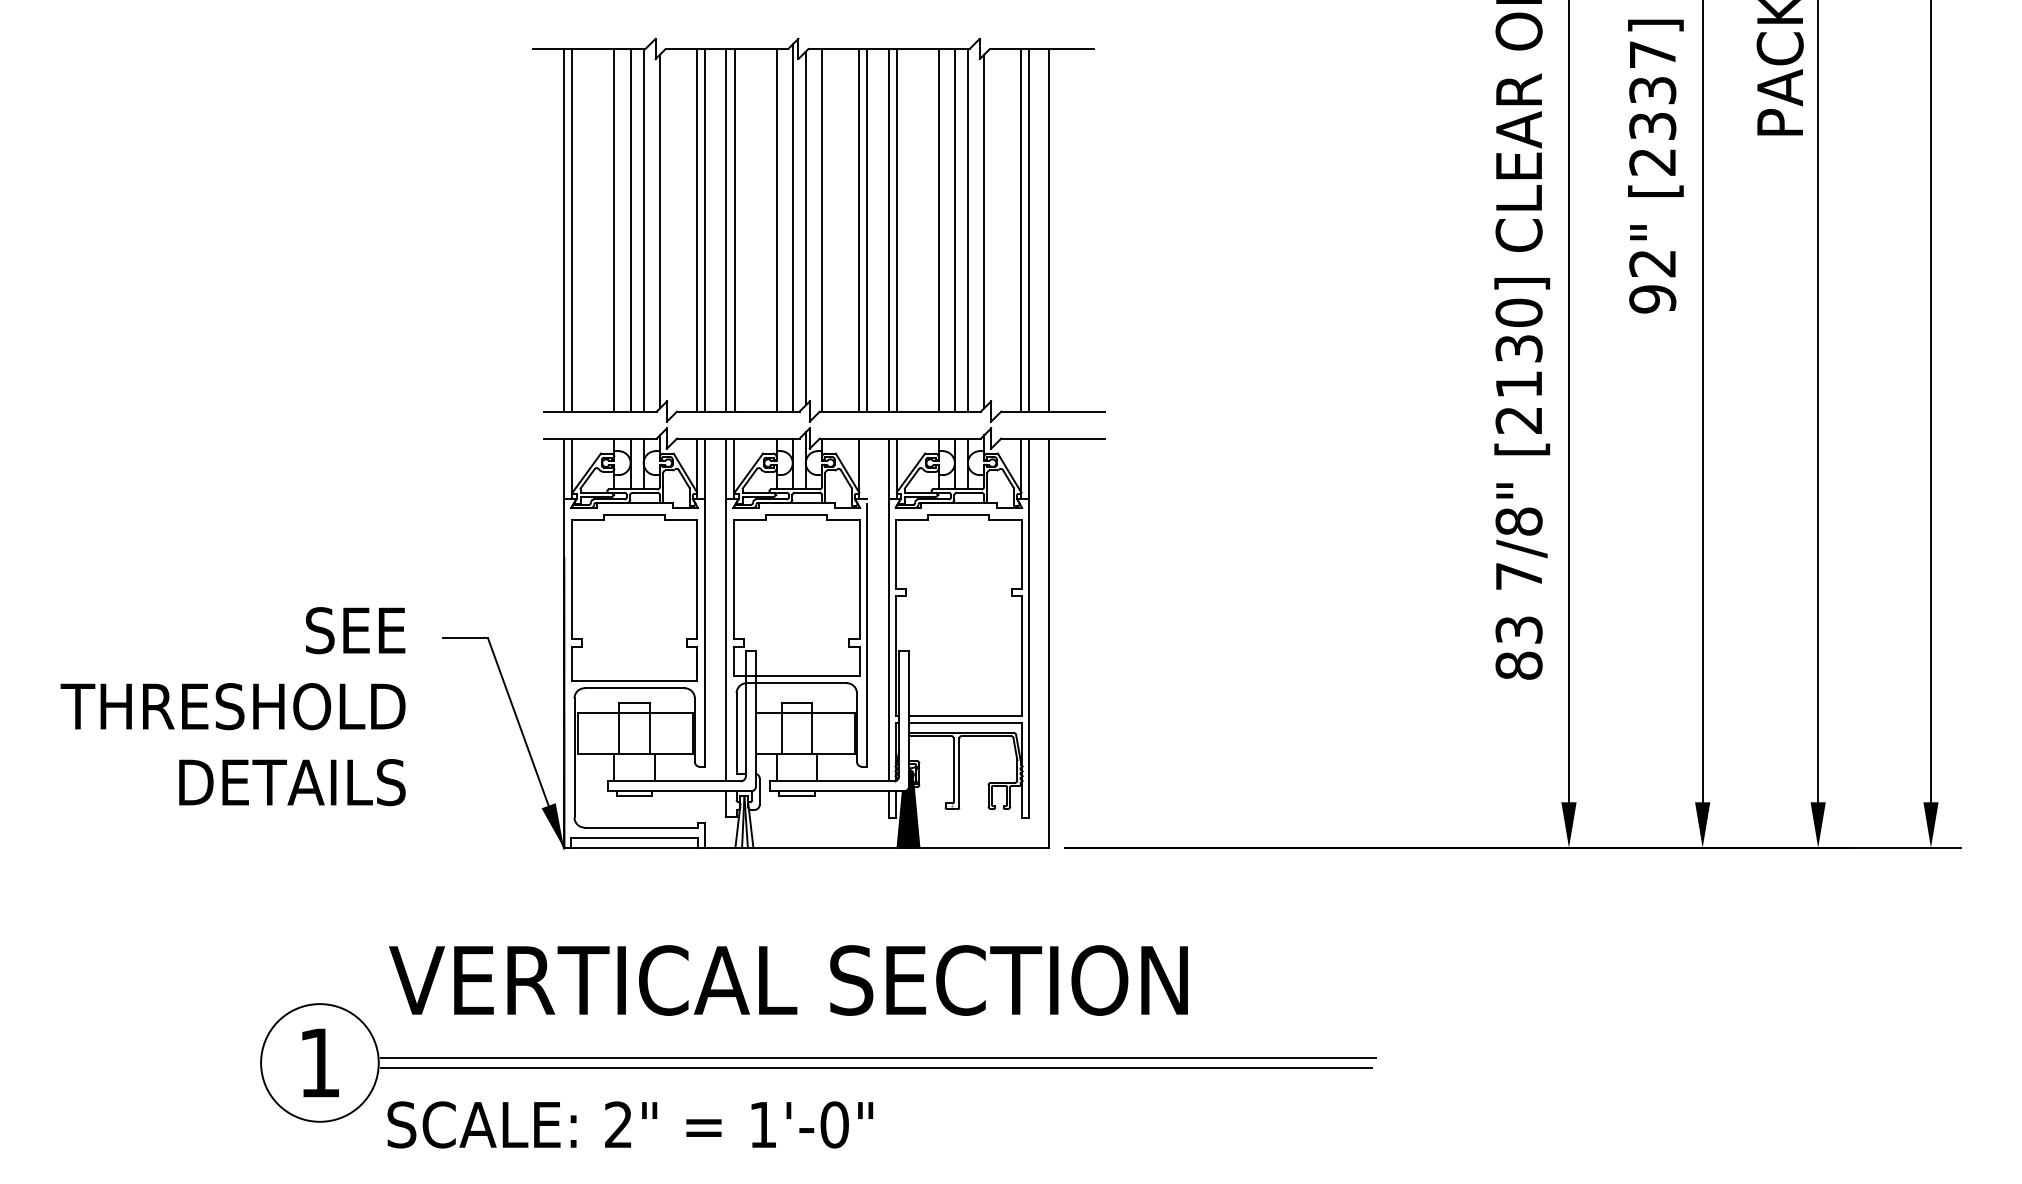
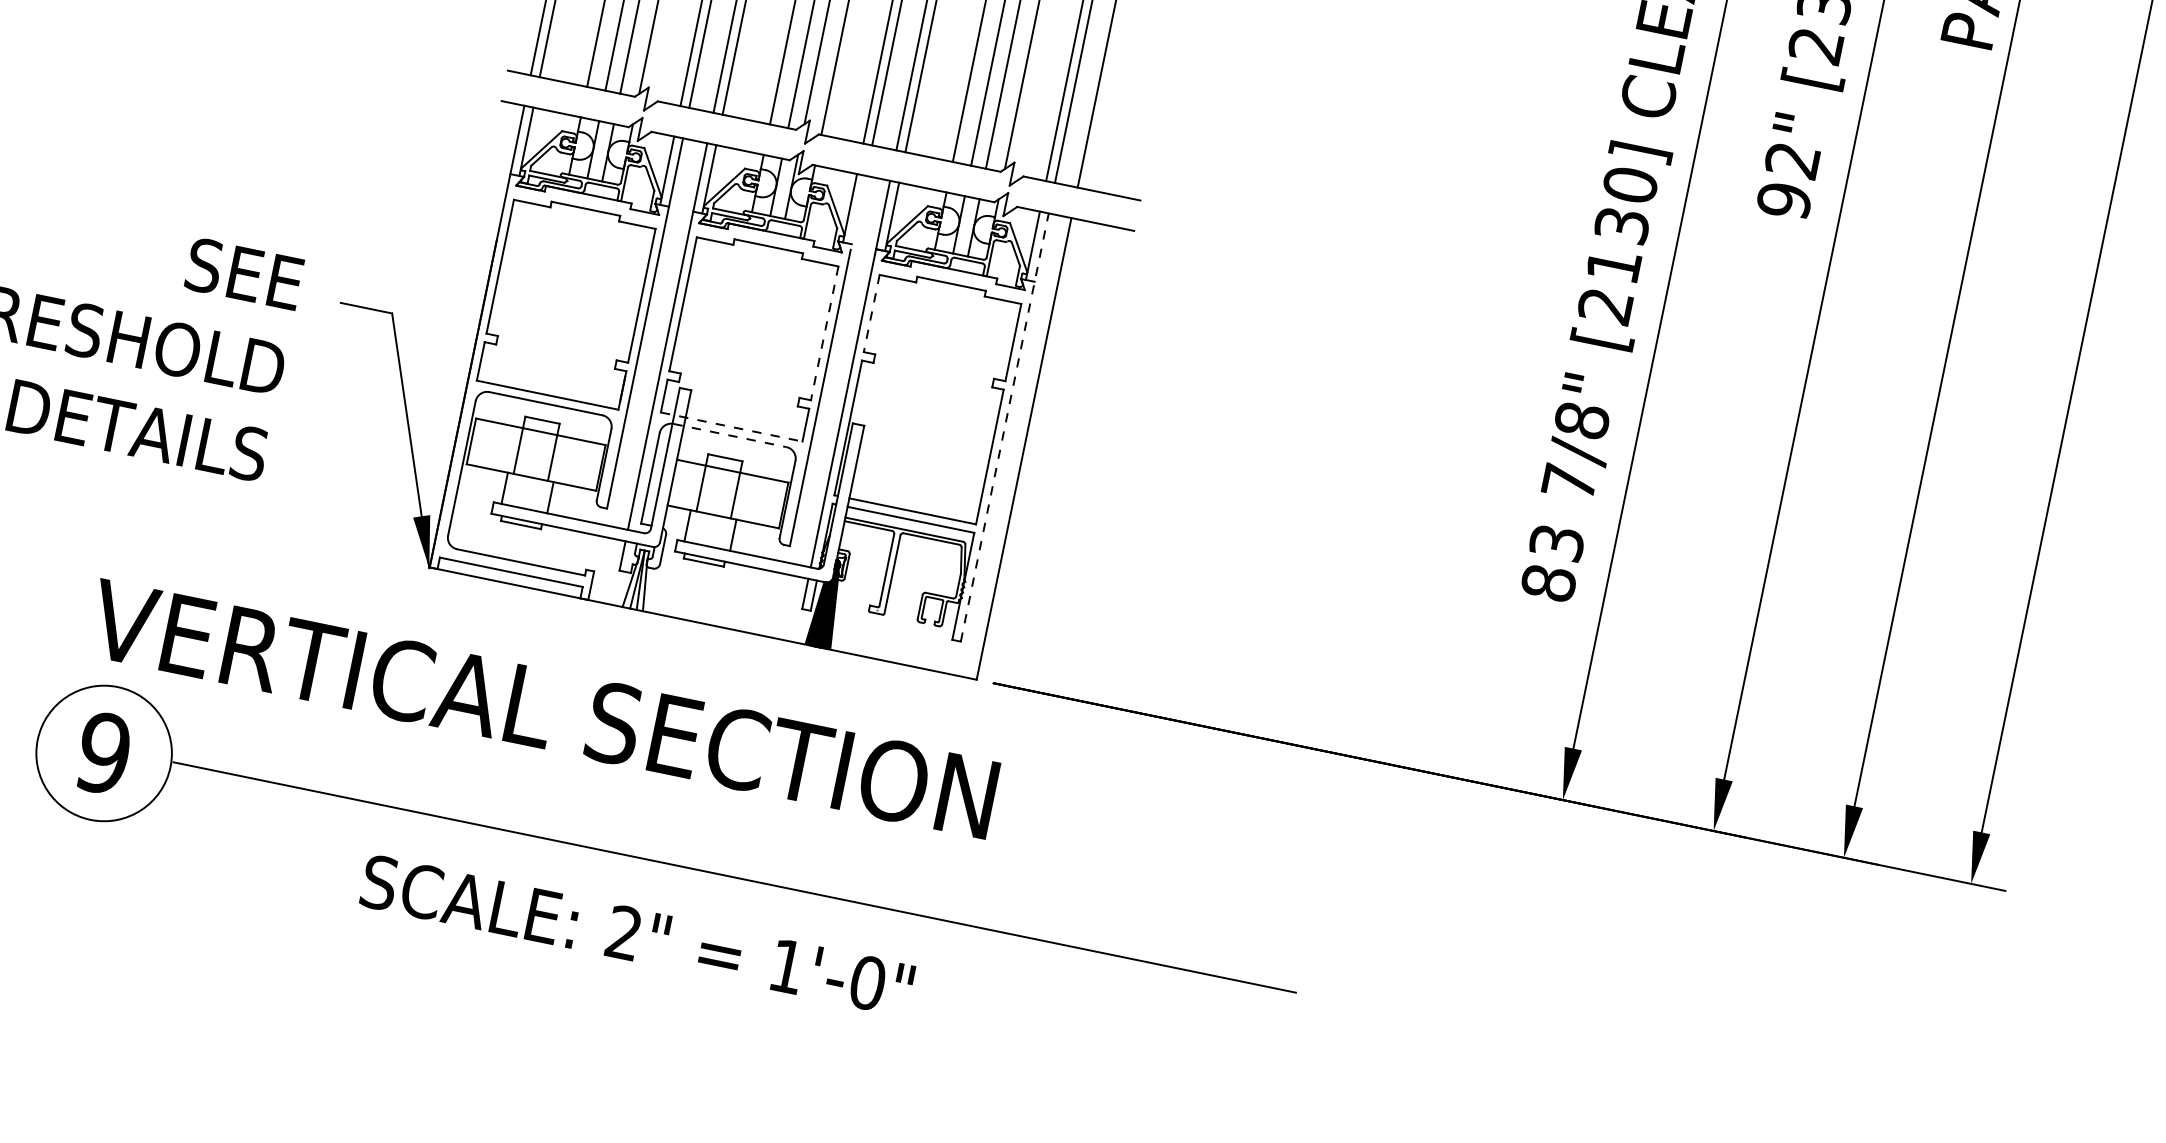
line: (896, 555) -> (872, 314), solid -> dashed
line: (859, 580) -> (824, 334), solid -> dashed
line: (1029, 628) -> (1005, 427), solid -> dashed
line: (796, 675) -> (731, 426), solid -> dashed
line: (797, 683) -> (730, 436), solid -> dashed
text: (788, 980) -> (543, 708), moved
text: (319, 1062) -> (103, 752), 1 -> 9
line: (875, 1068) -> (729, 888), removed
text: (630, 1124) -> (637, 935), moved

